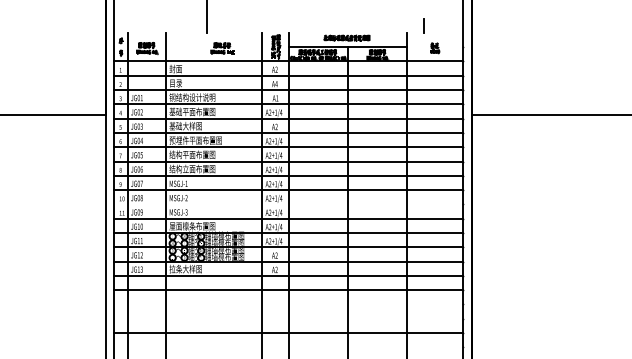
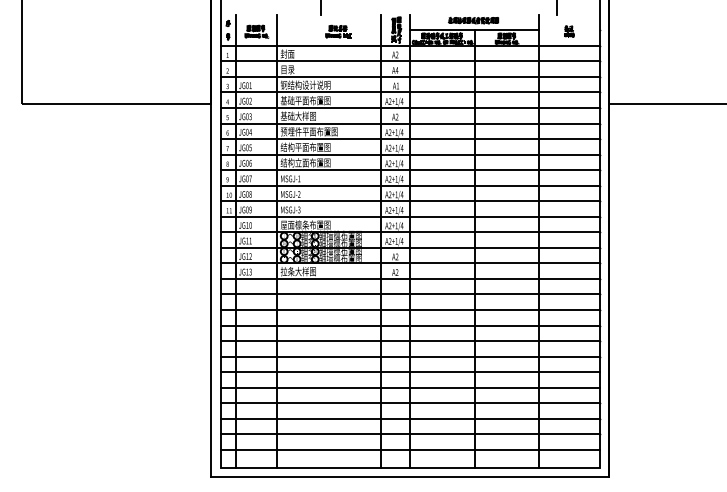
line: (287, 204) -> (409, 201), added
line: (287, 304) -> (409, 310), added
line: (287, 318) -> (409, 325), added
line: (287, 347) -> (409, 356), added

